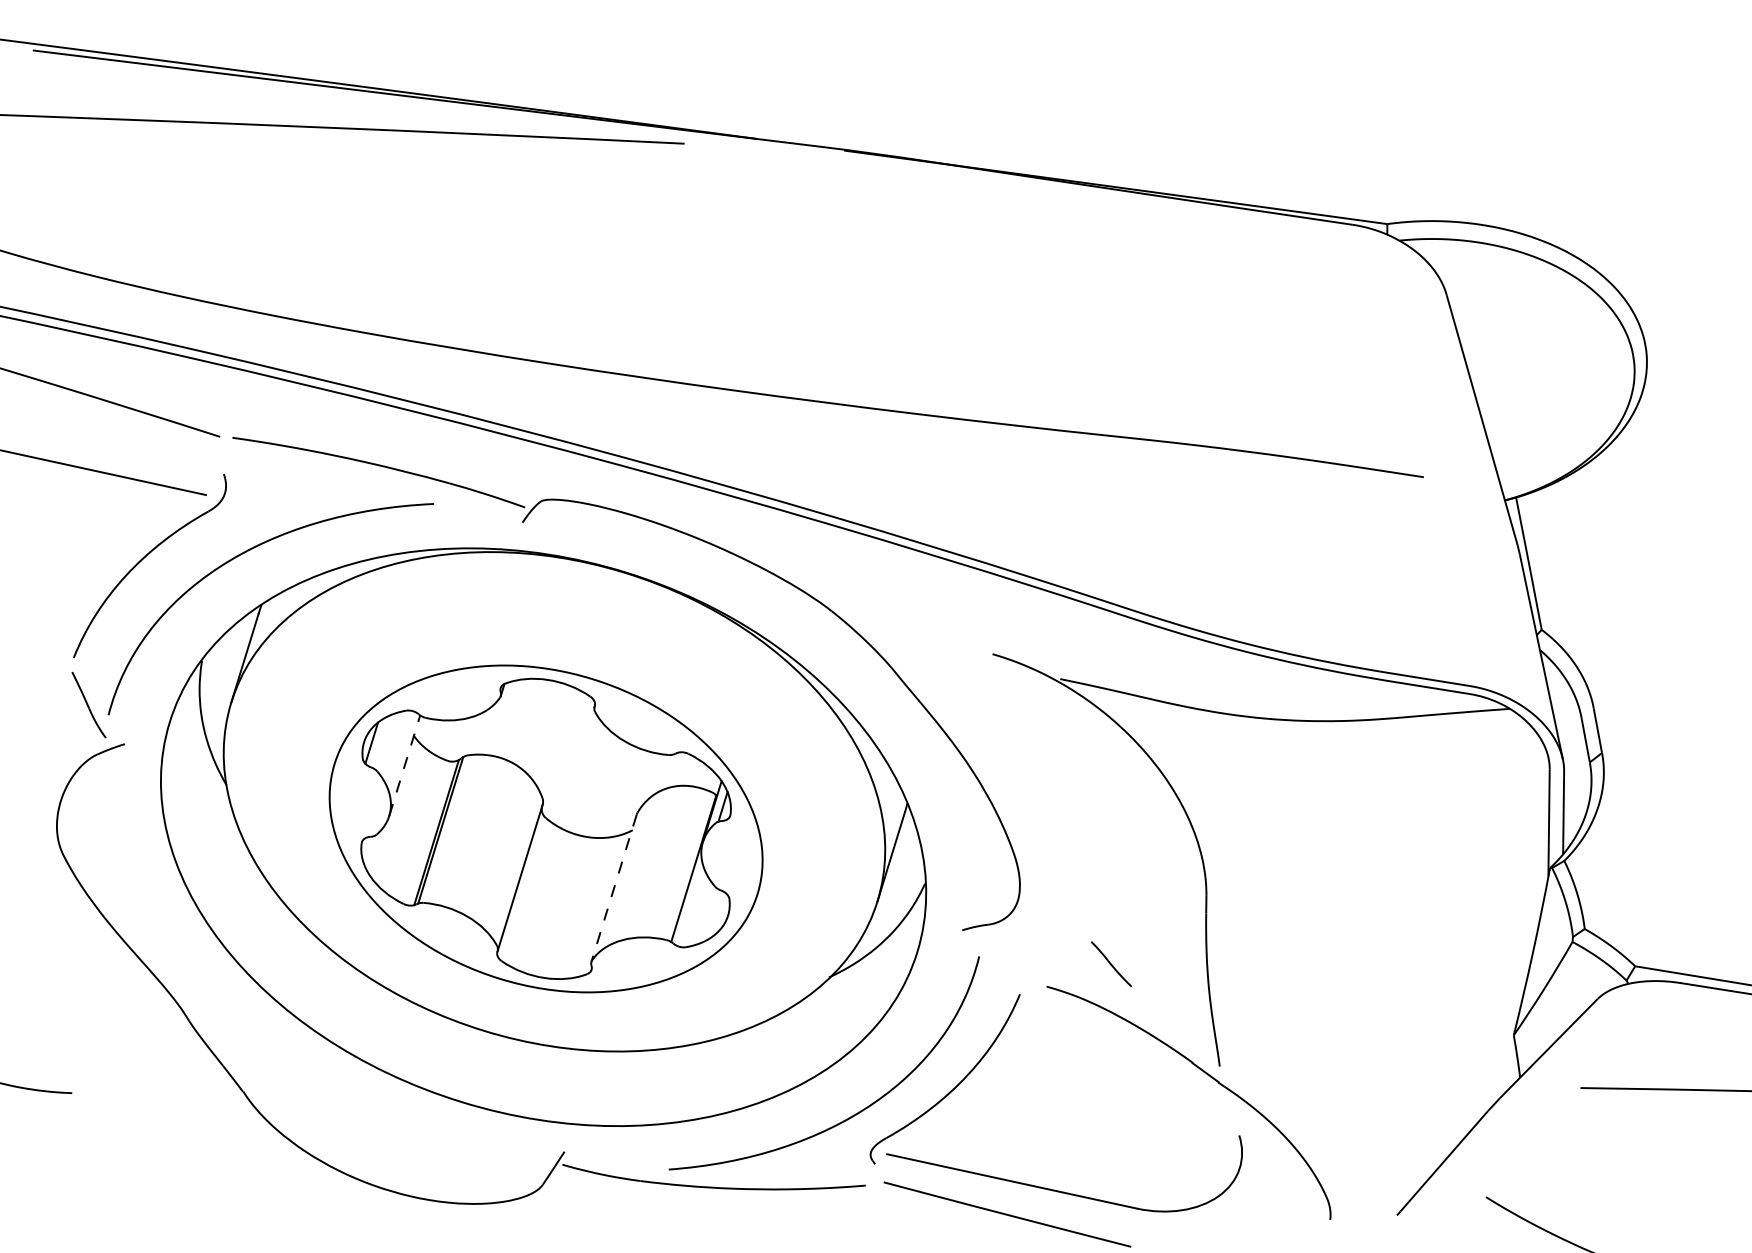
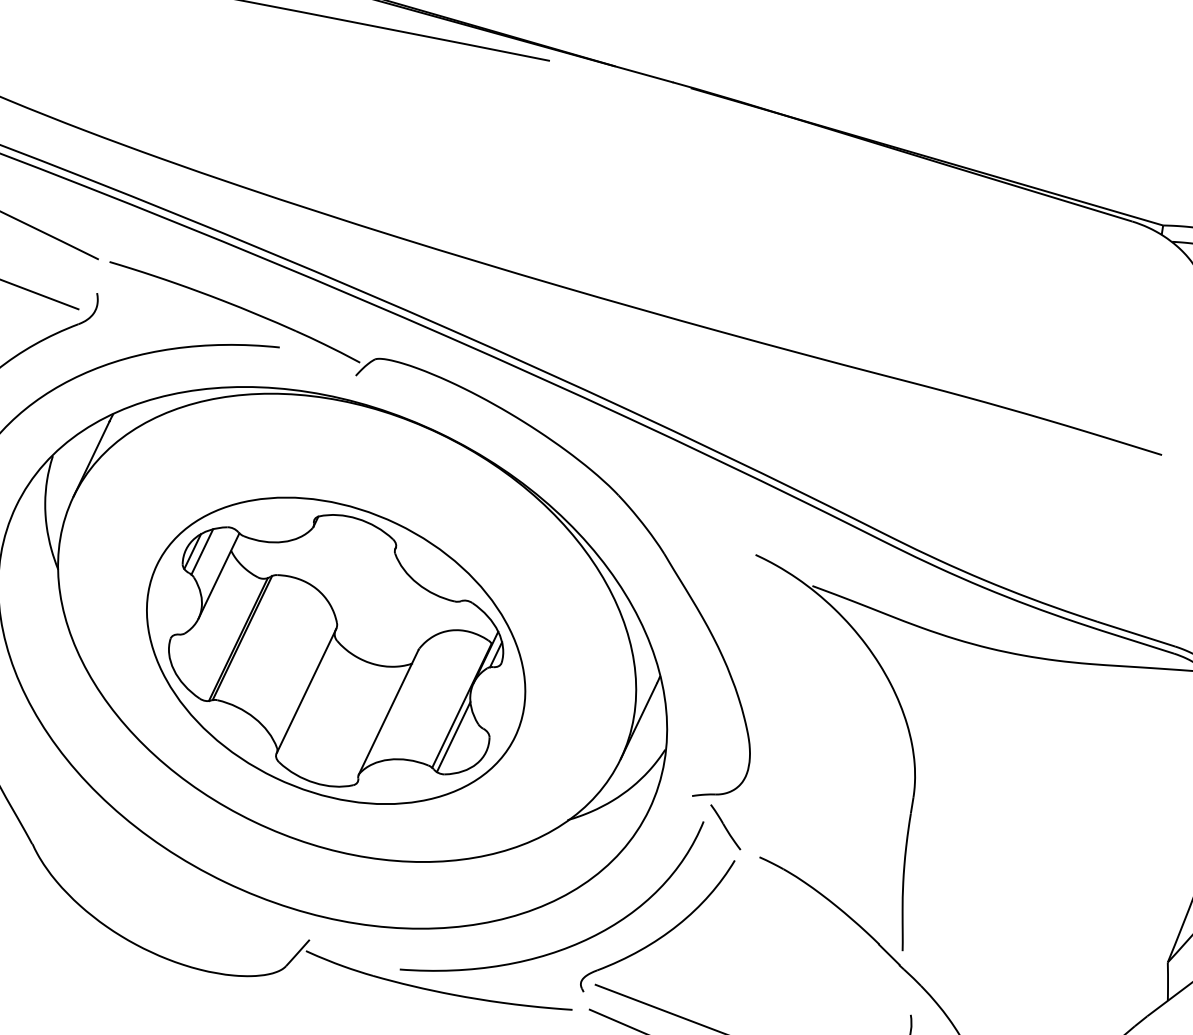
line: (382, 741) -> (202, 551), added
line: (404, 765) -> (218, 575), dashed -> solid
line: (614, 888) -> (388, 712), dashed -> solid
line: (689, 904) -> (453, 736), added
line: (1110, 963) -> (724, 826), moved

